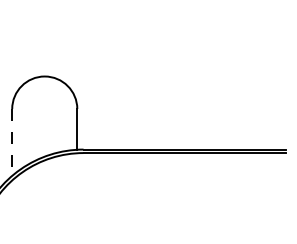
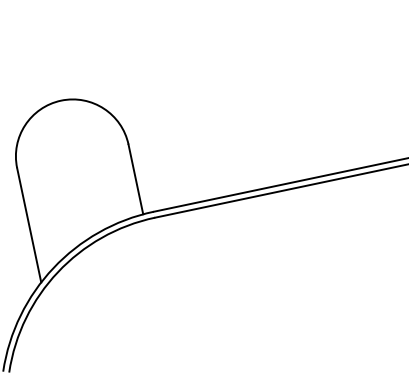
line: (12, 142) -> (29, 225), dashed -> solid

